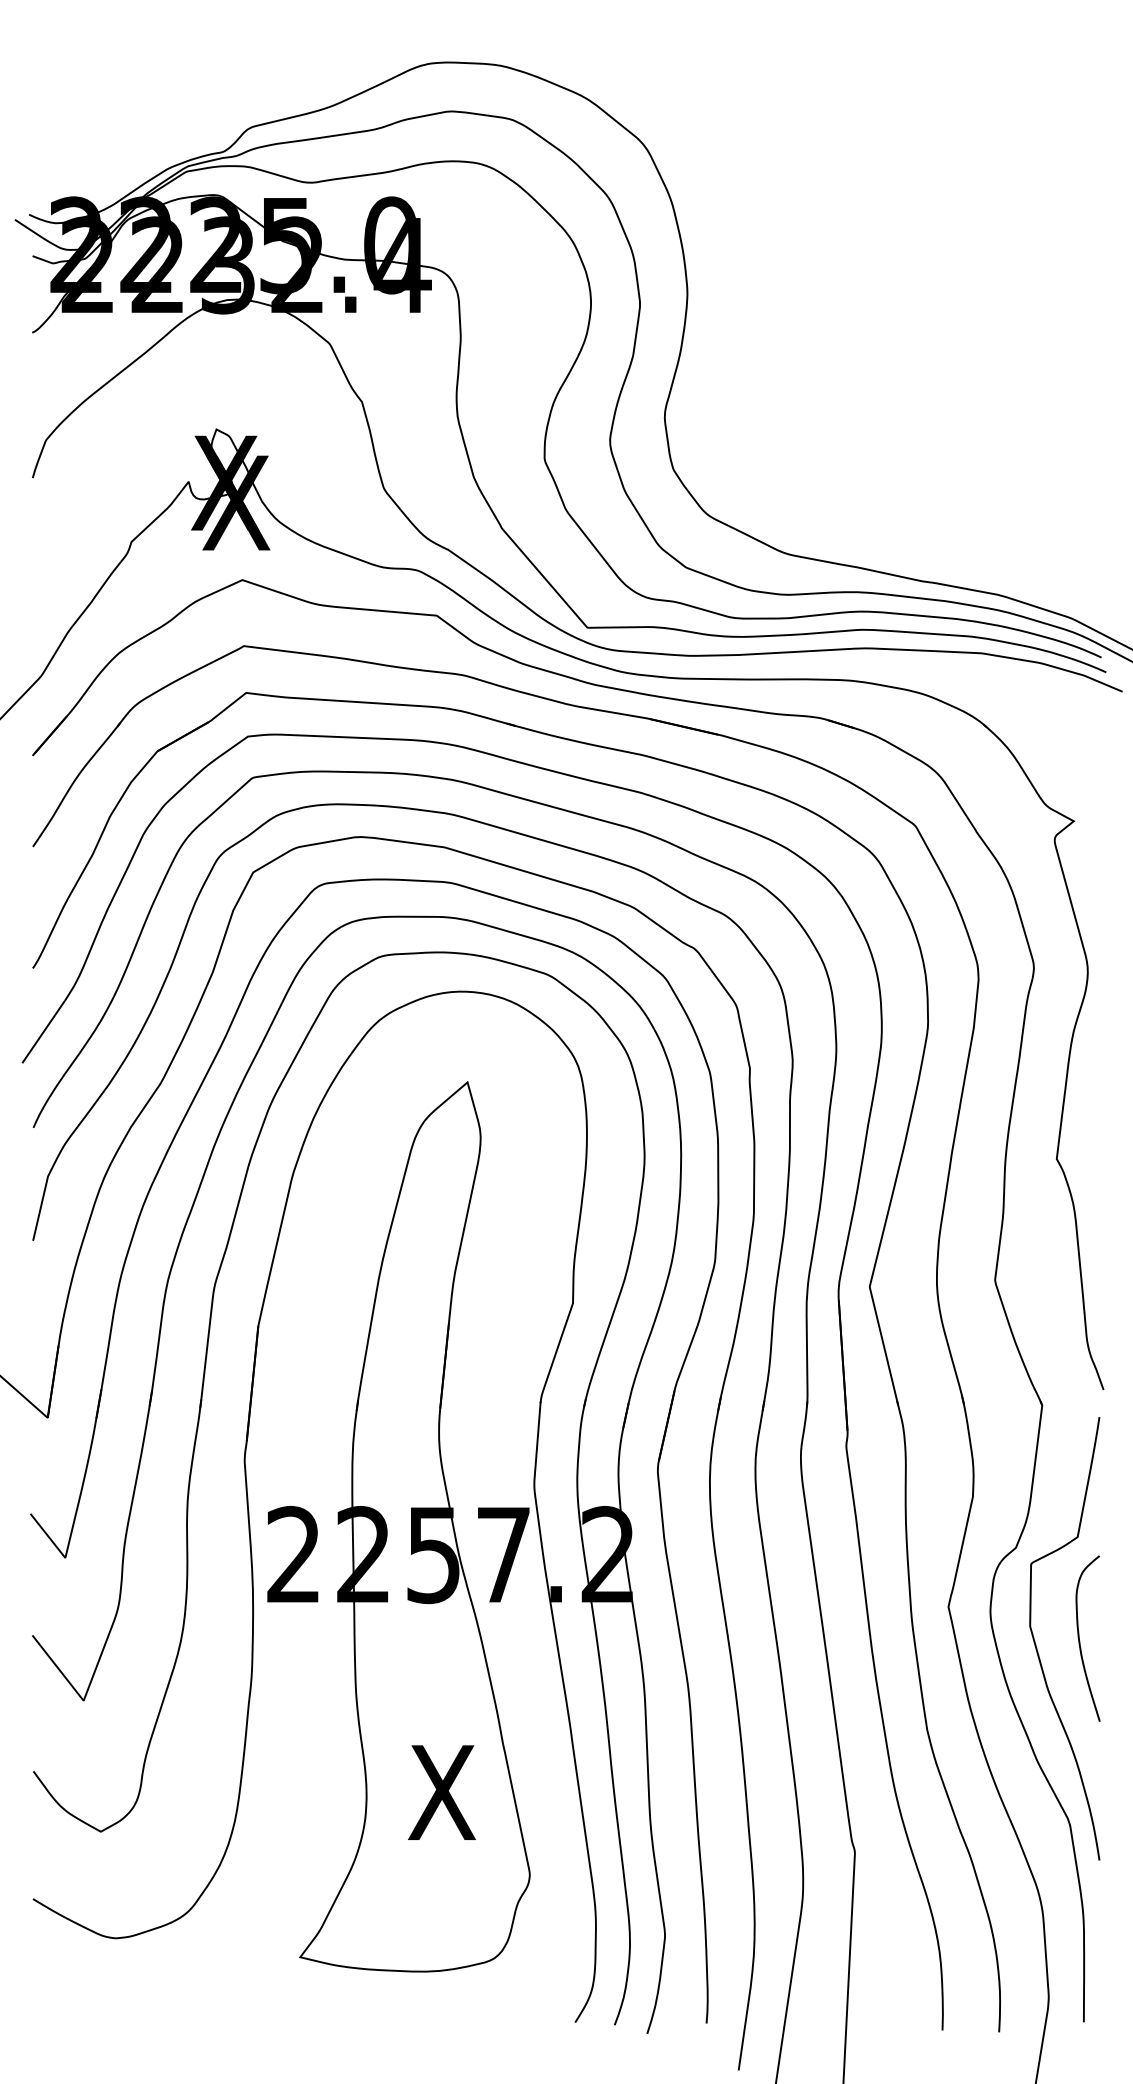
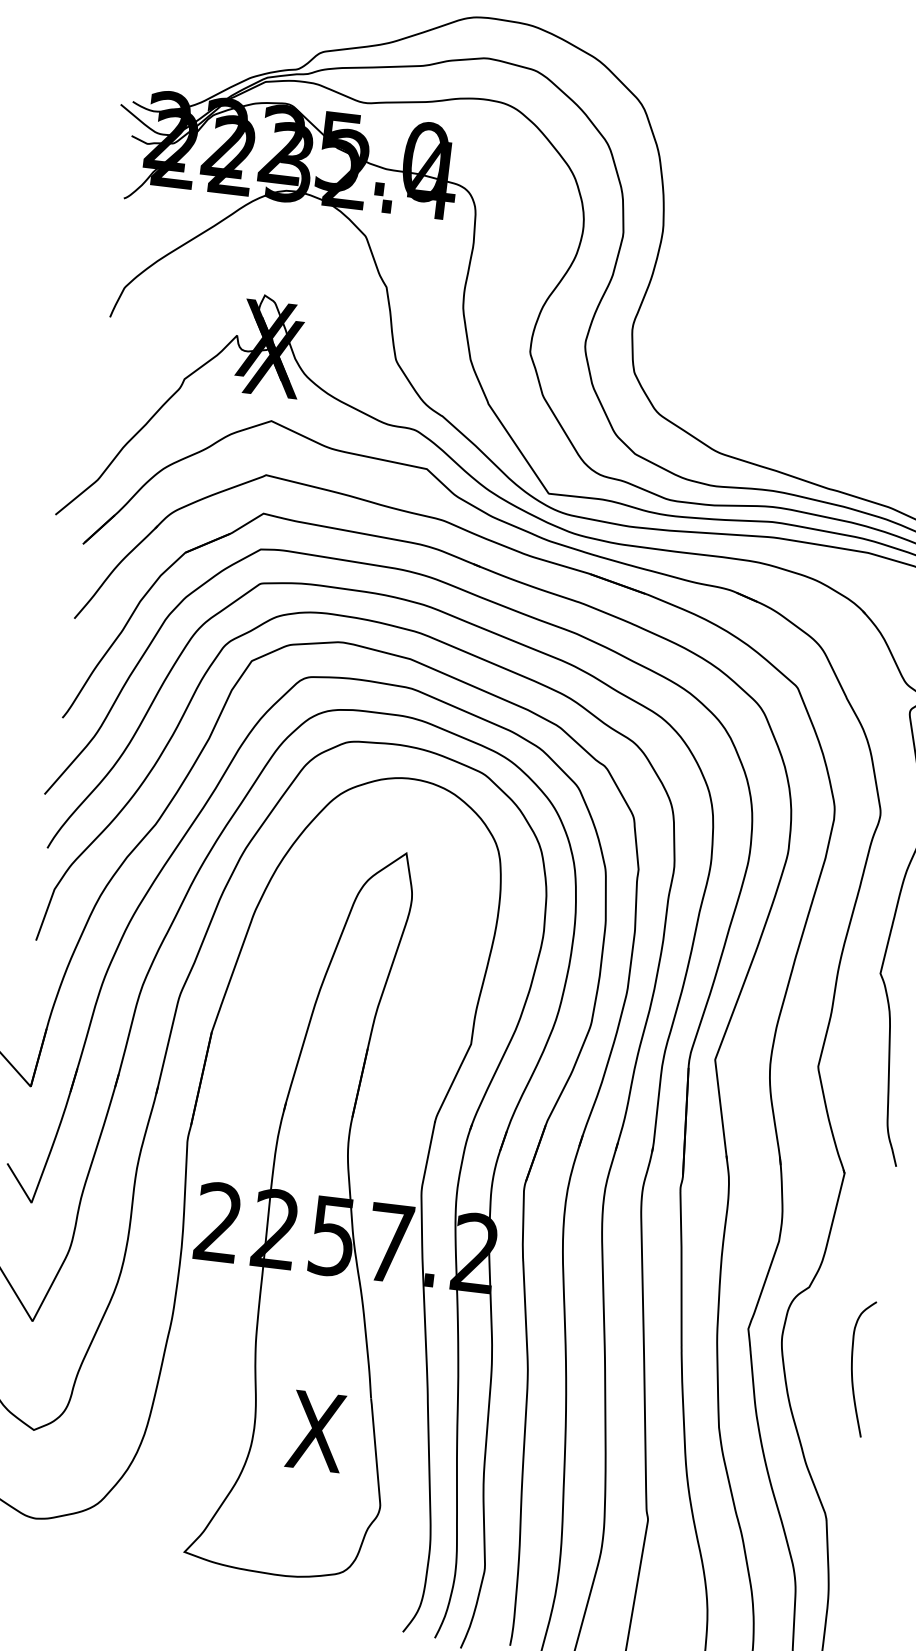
curve: (1036, 1644) -> (816, 1368), removed

